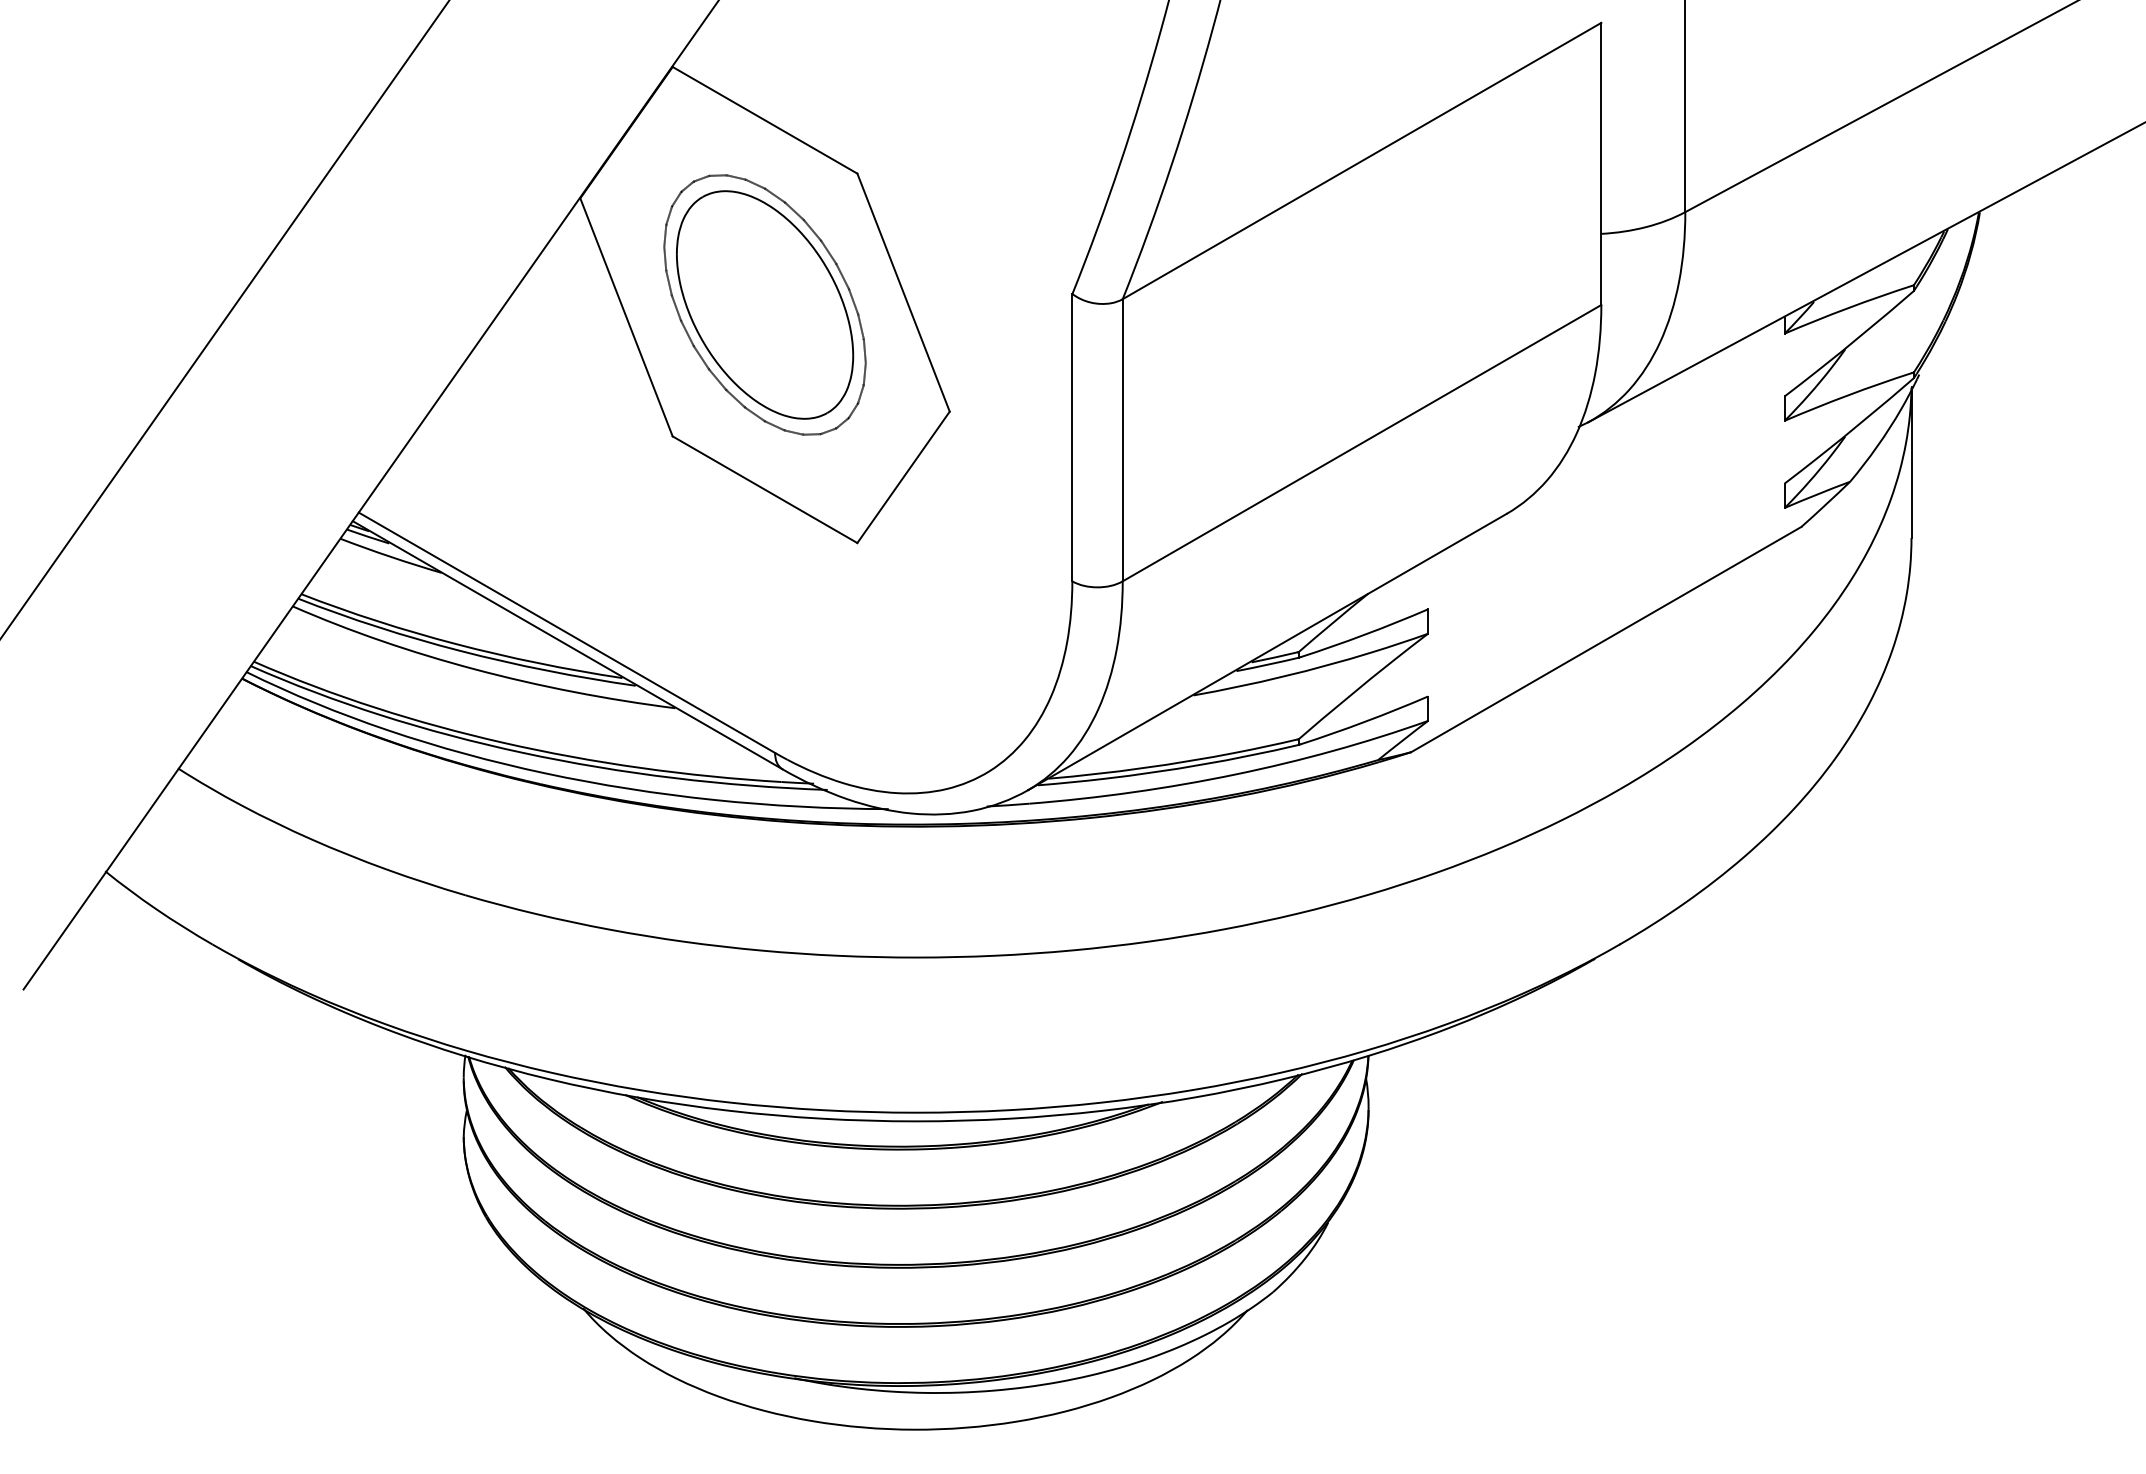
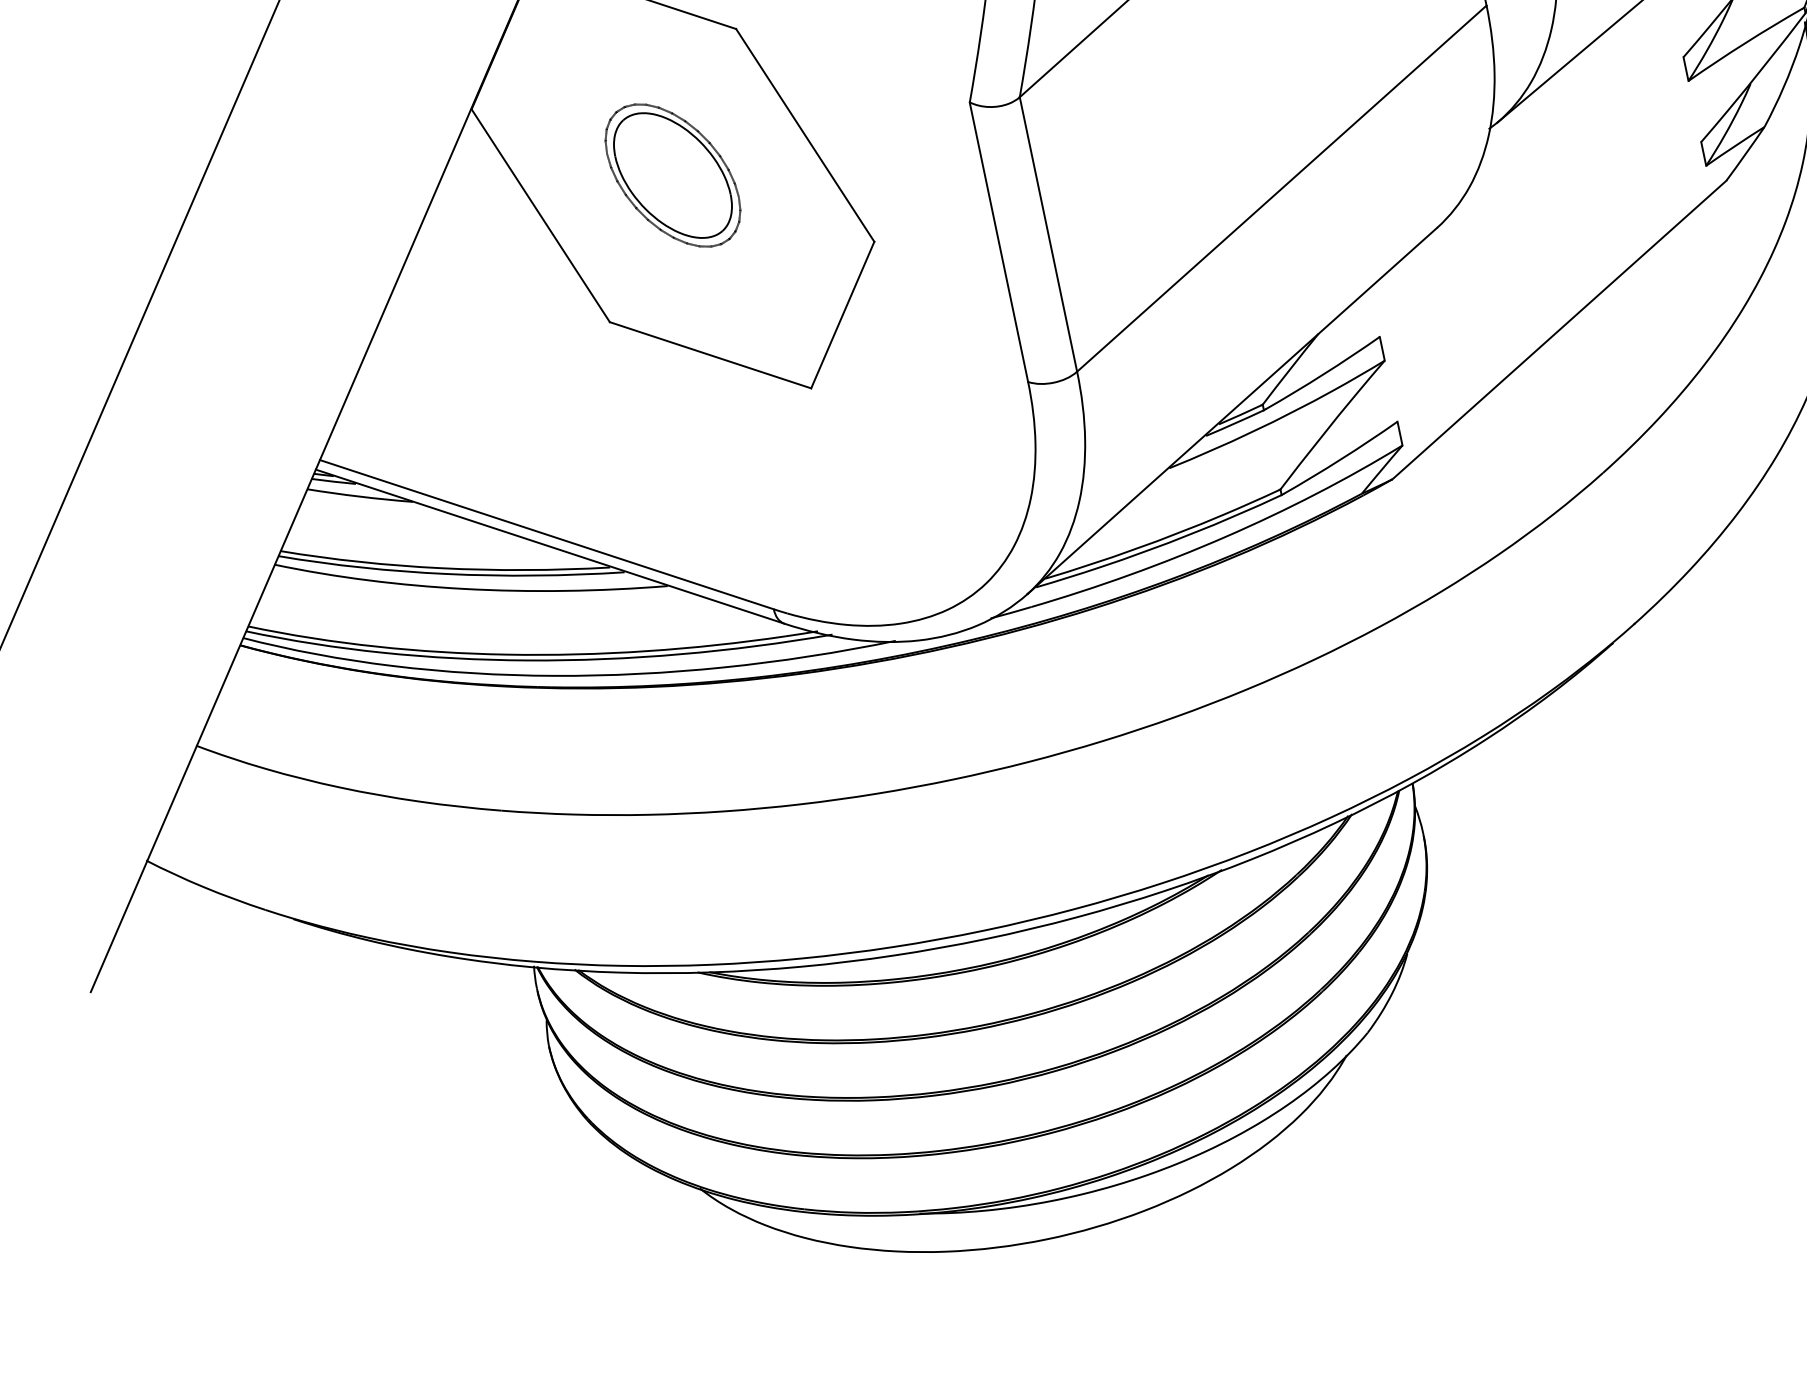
part: (764, 304) -> (672, 175), size x0.6

